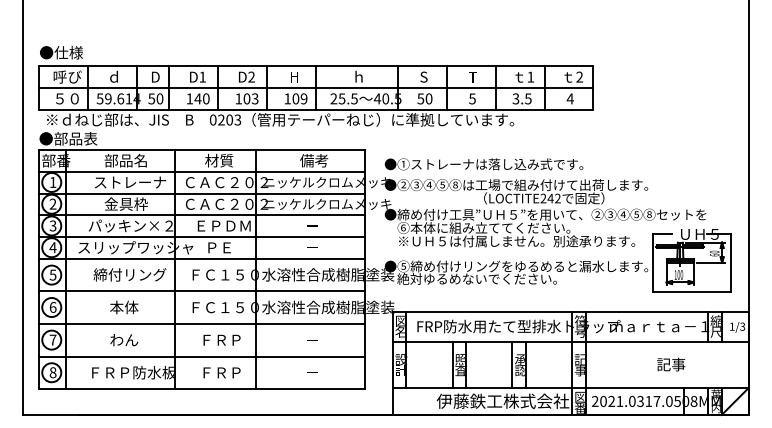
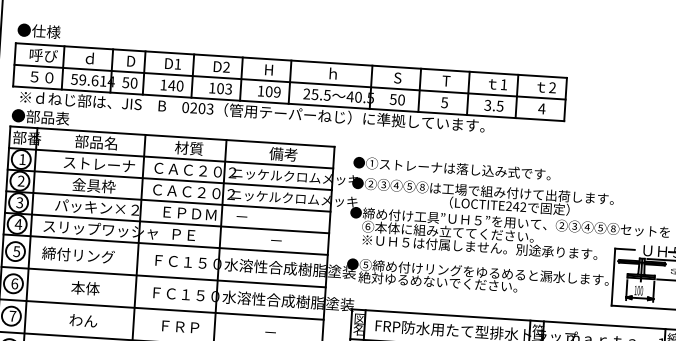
text: (312, 225) -> (241, 216), moved
text: (129, 274) -> (77, 254), moved

